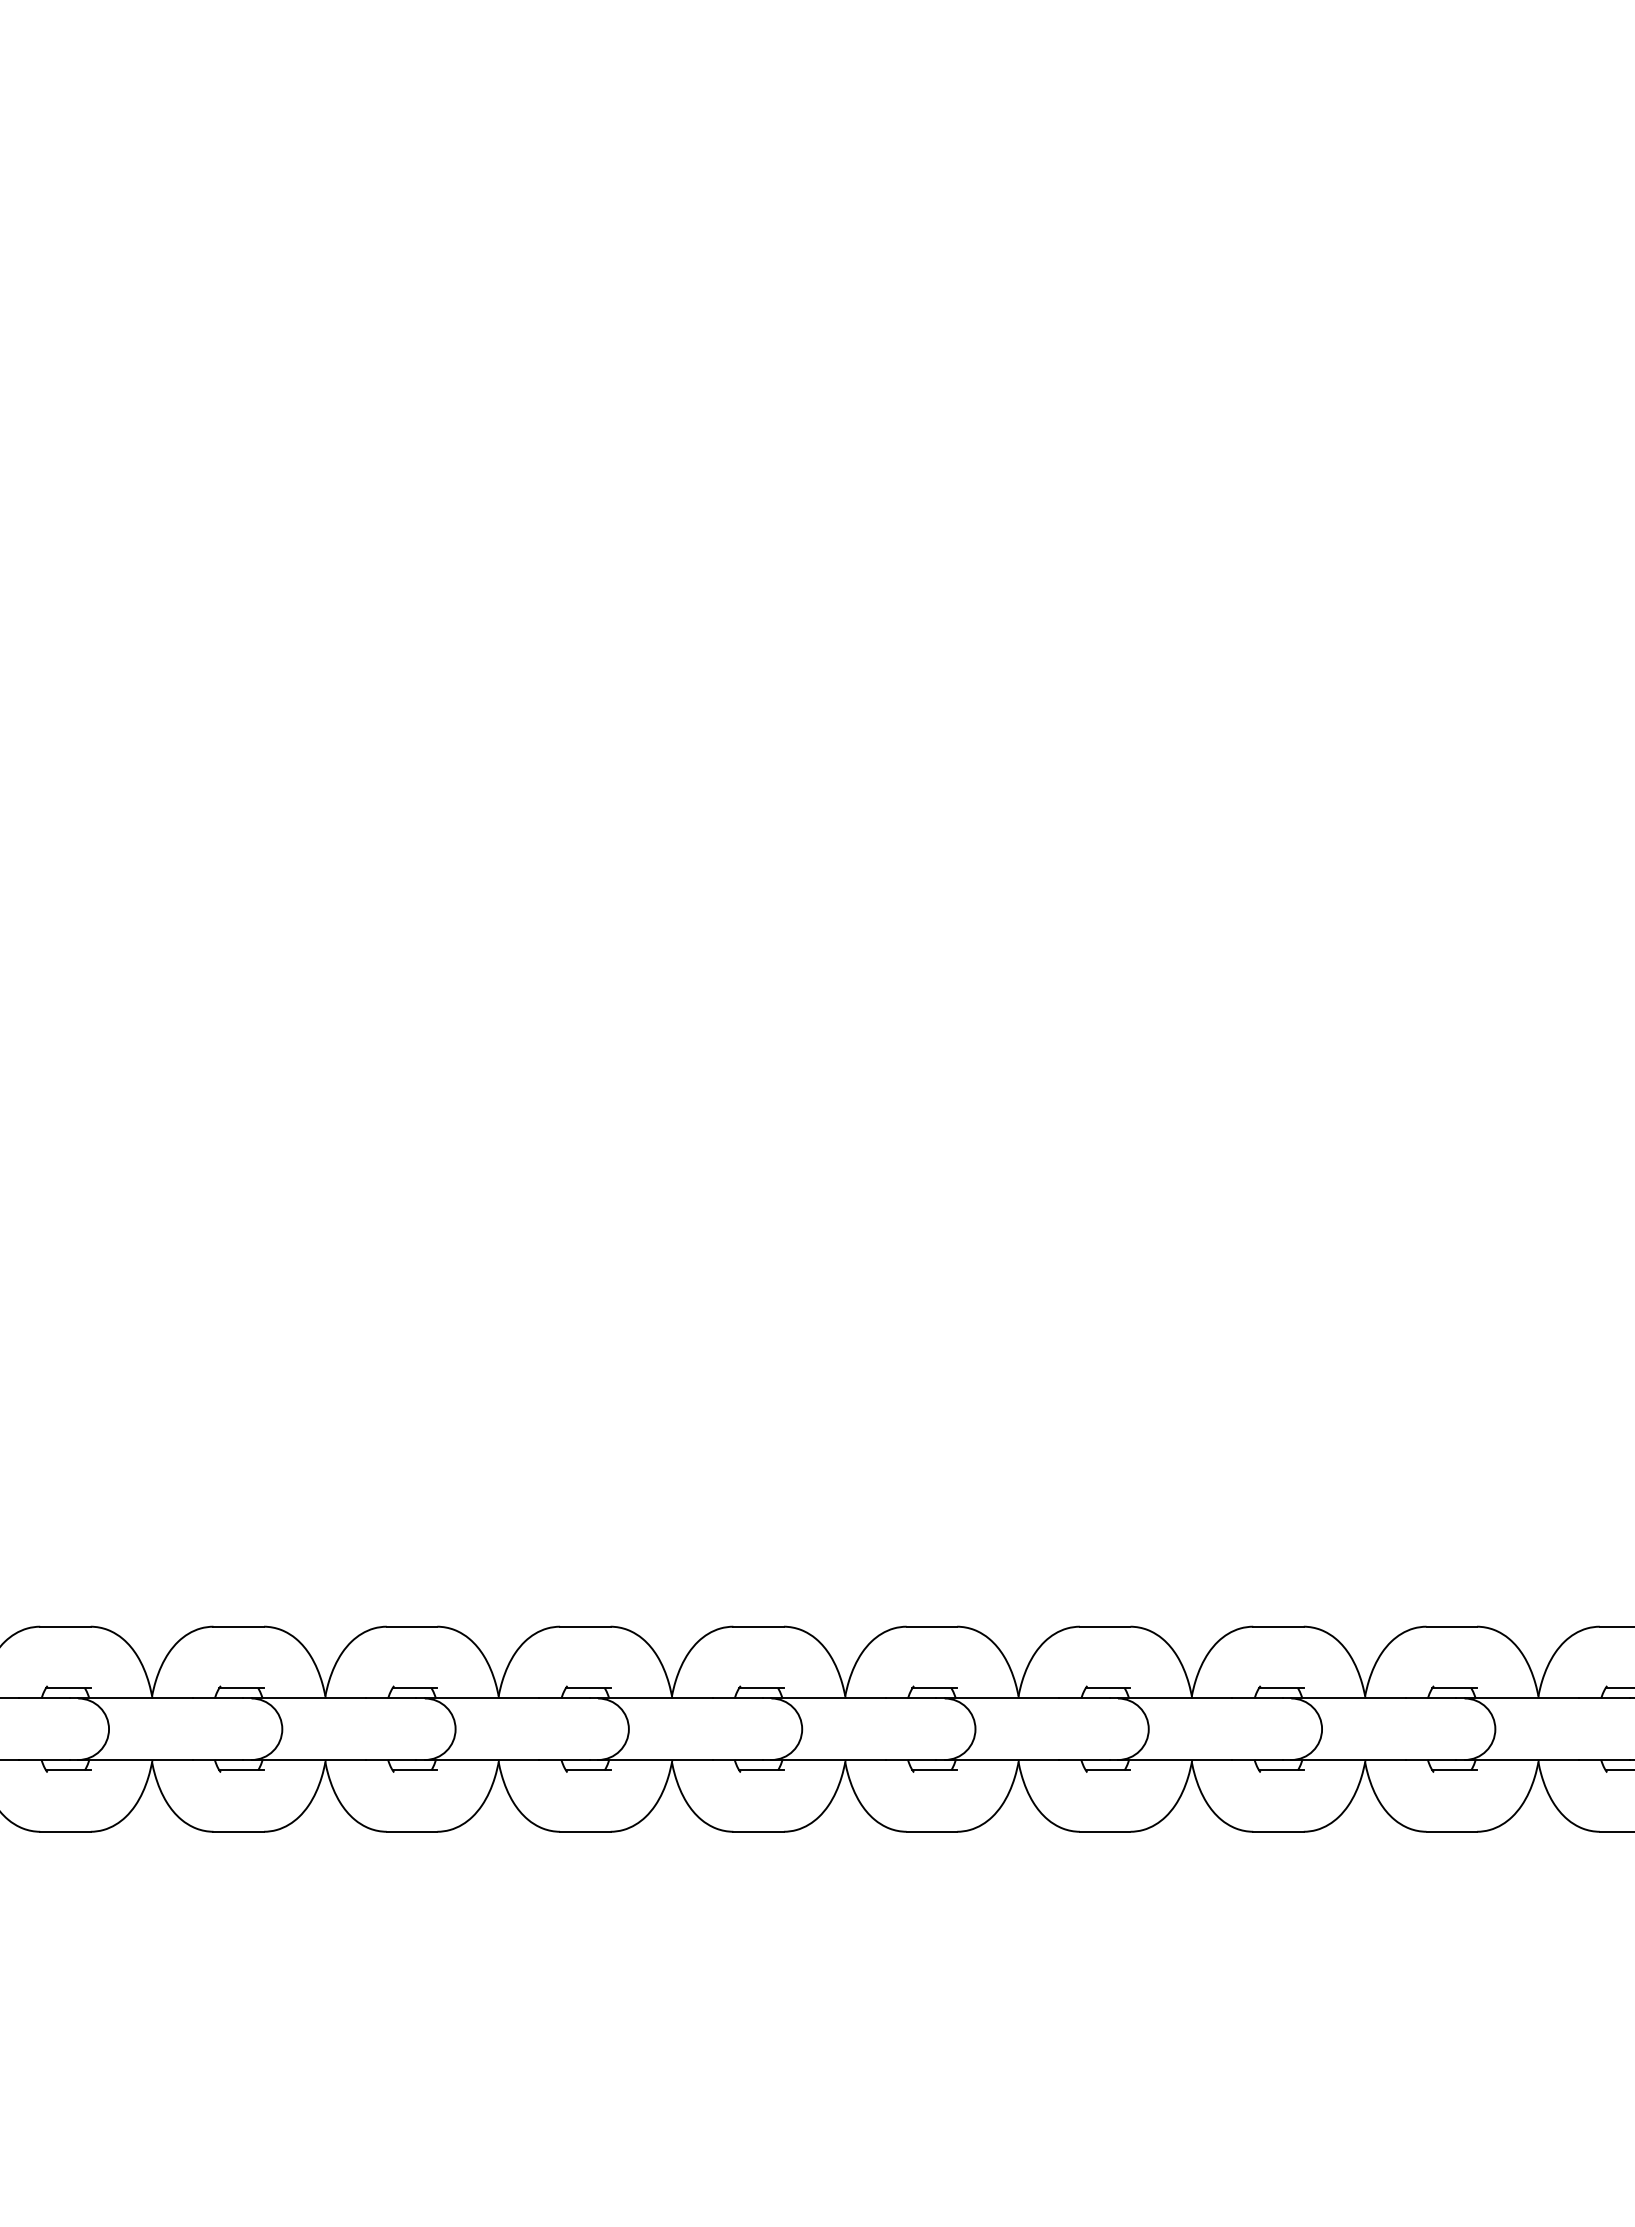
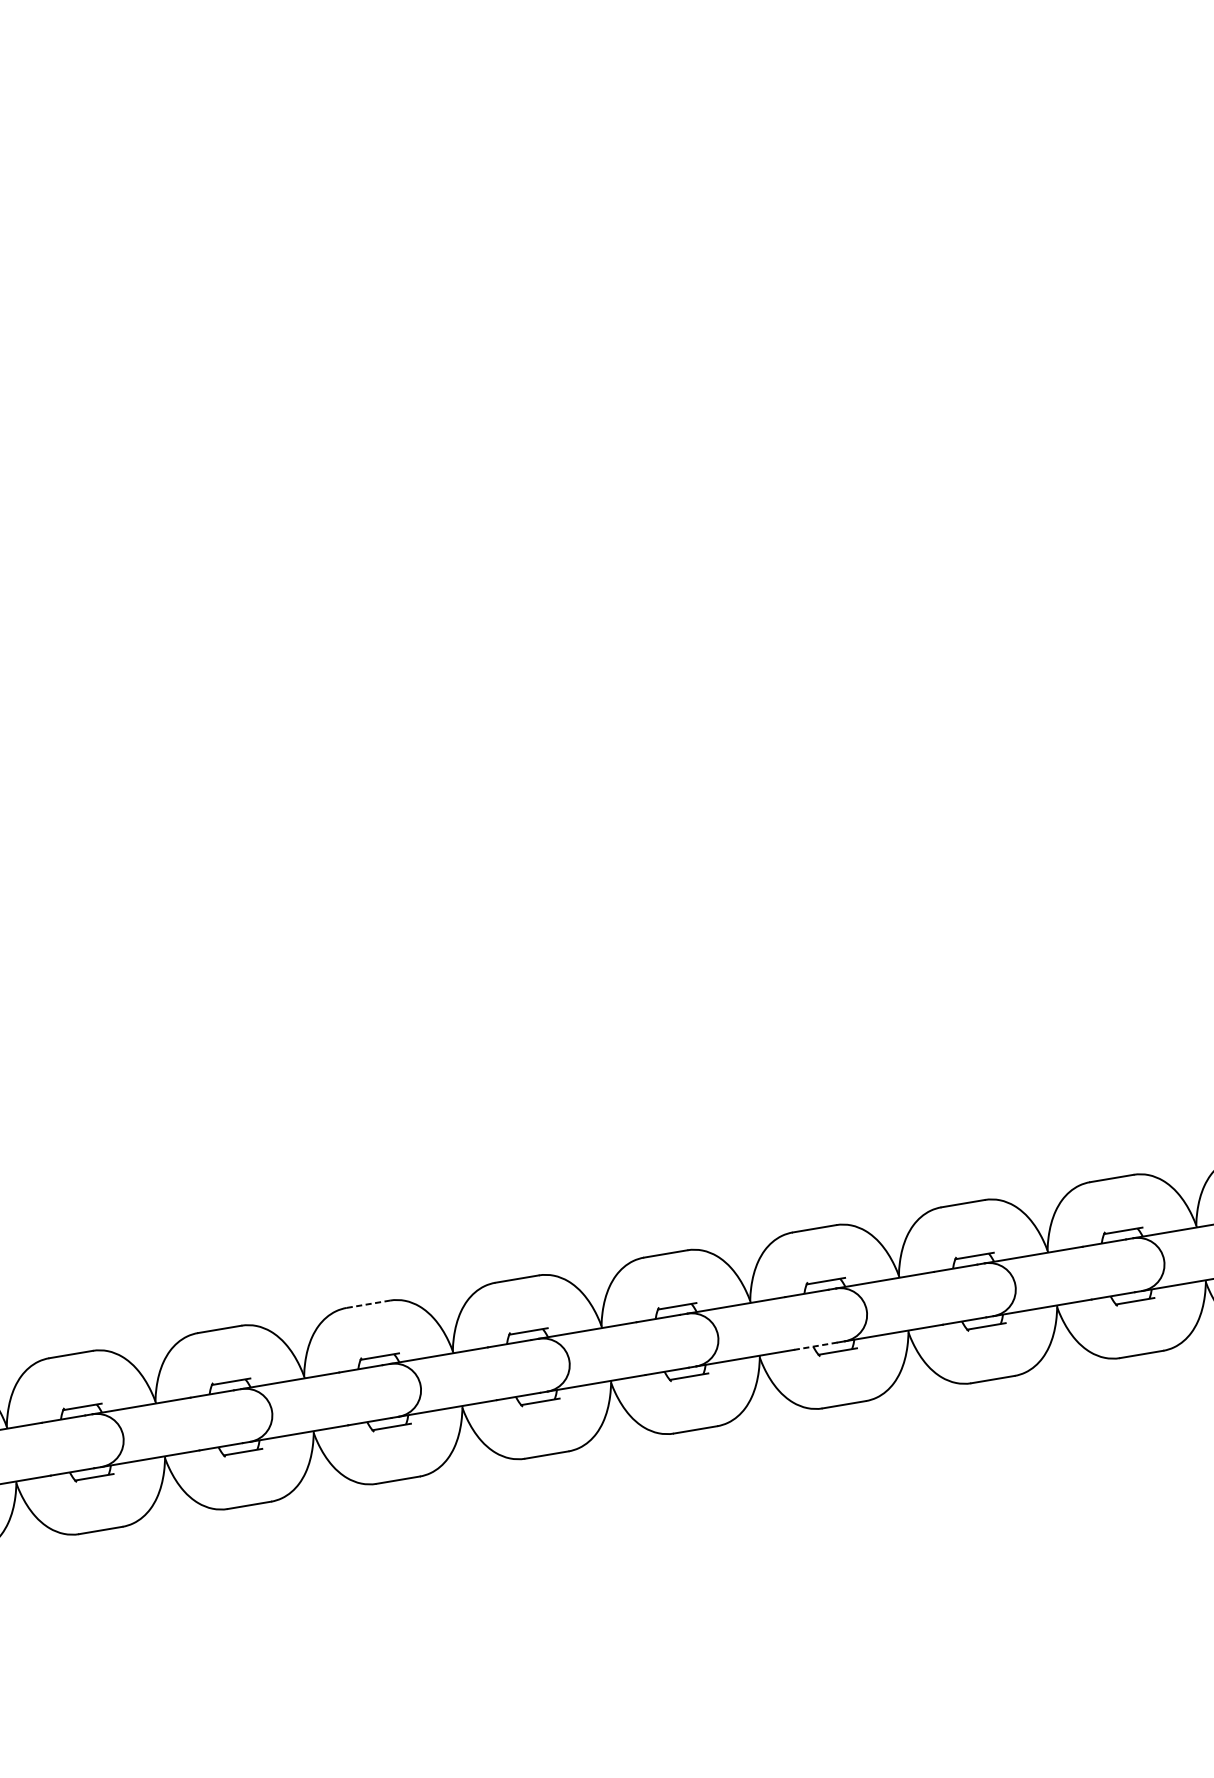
line: (239, 1626) -> (369, 1303), solid -> dashed
line: (737, 1760) -> (815, 1346), solid -> dashed

